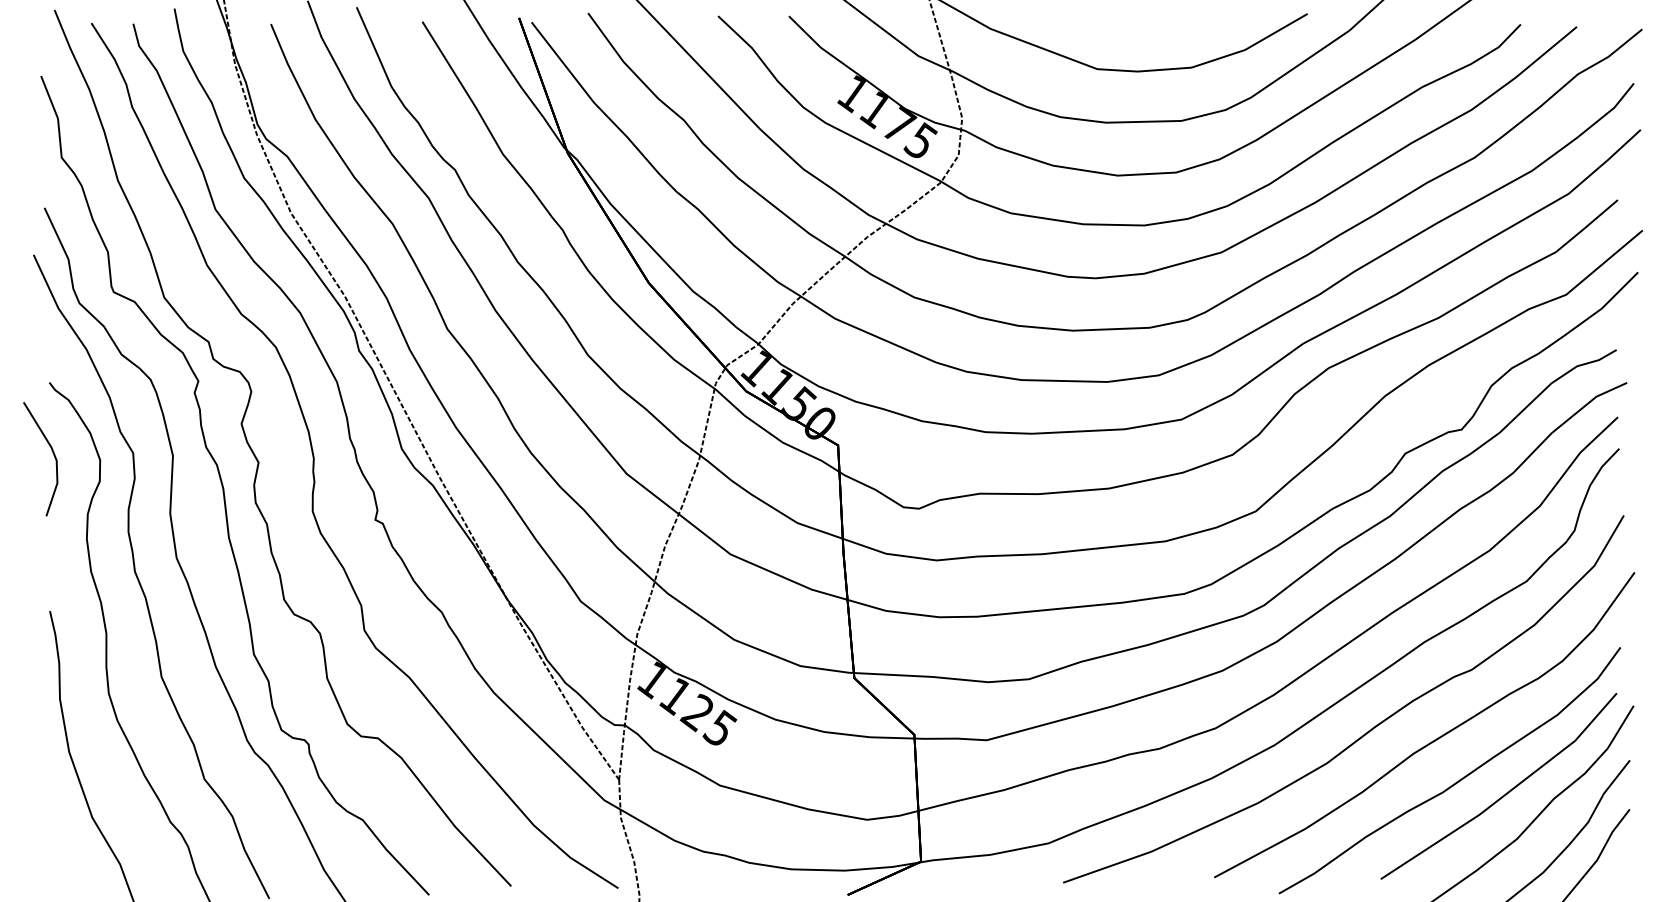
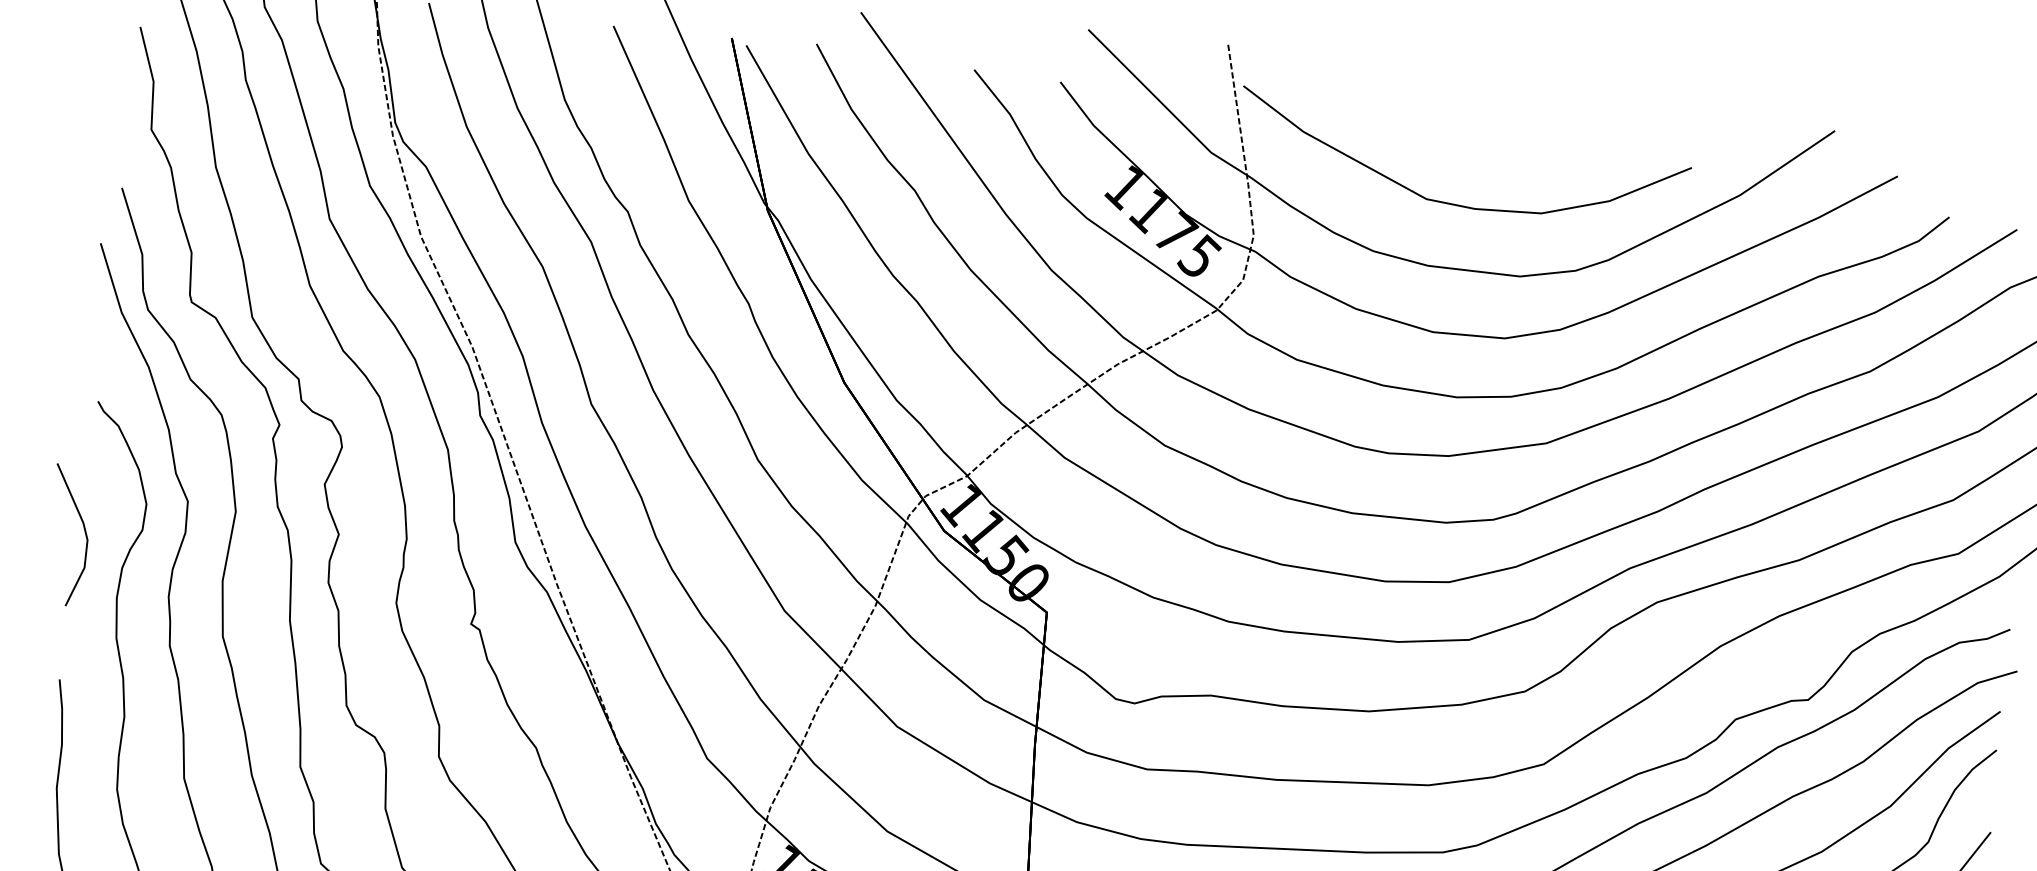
line: (52, 453) -> (83, 530), moved

